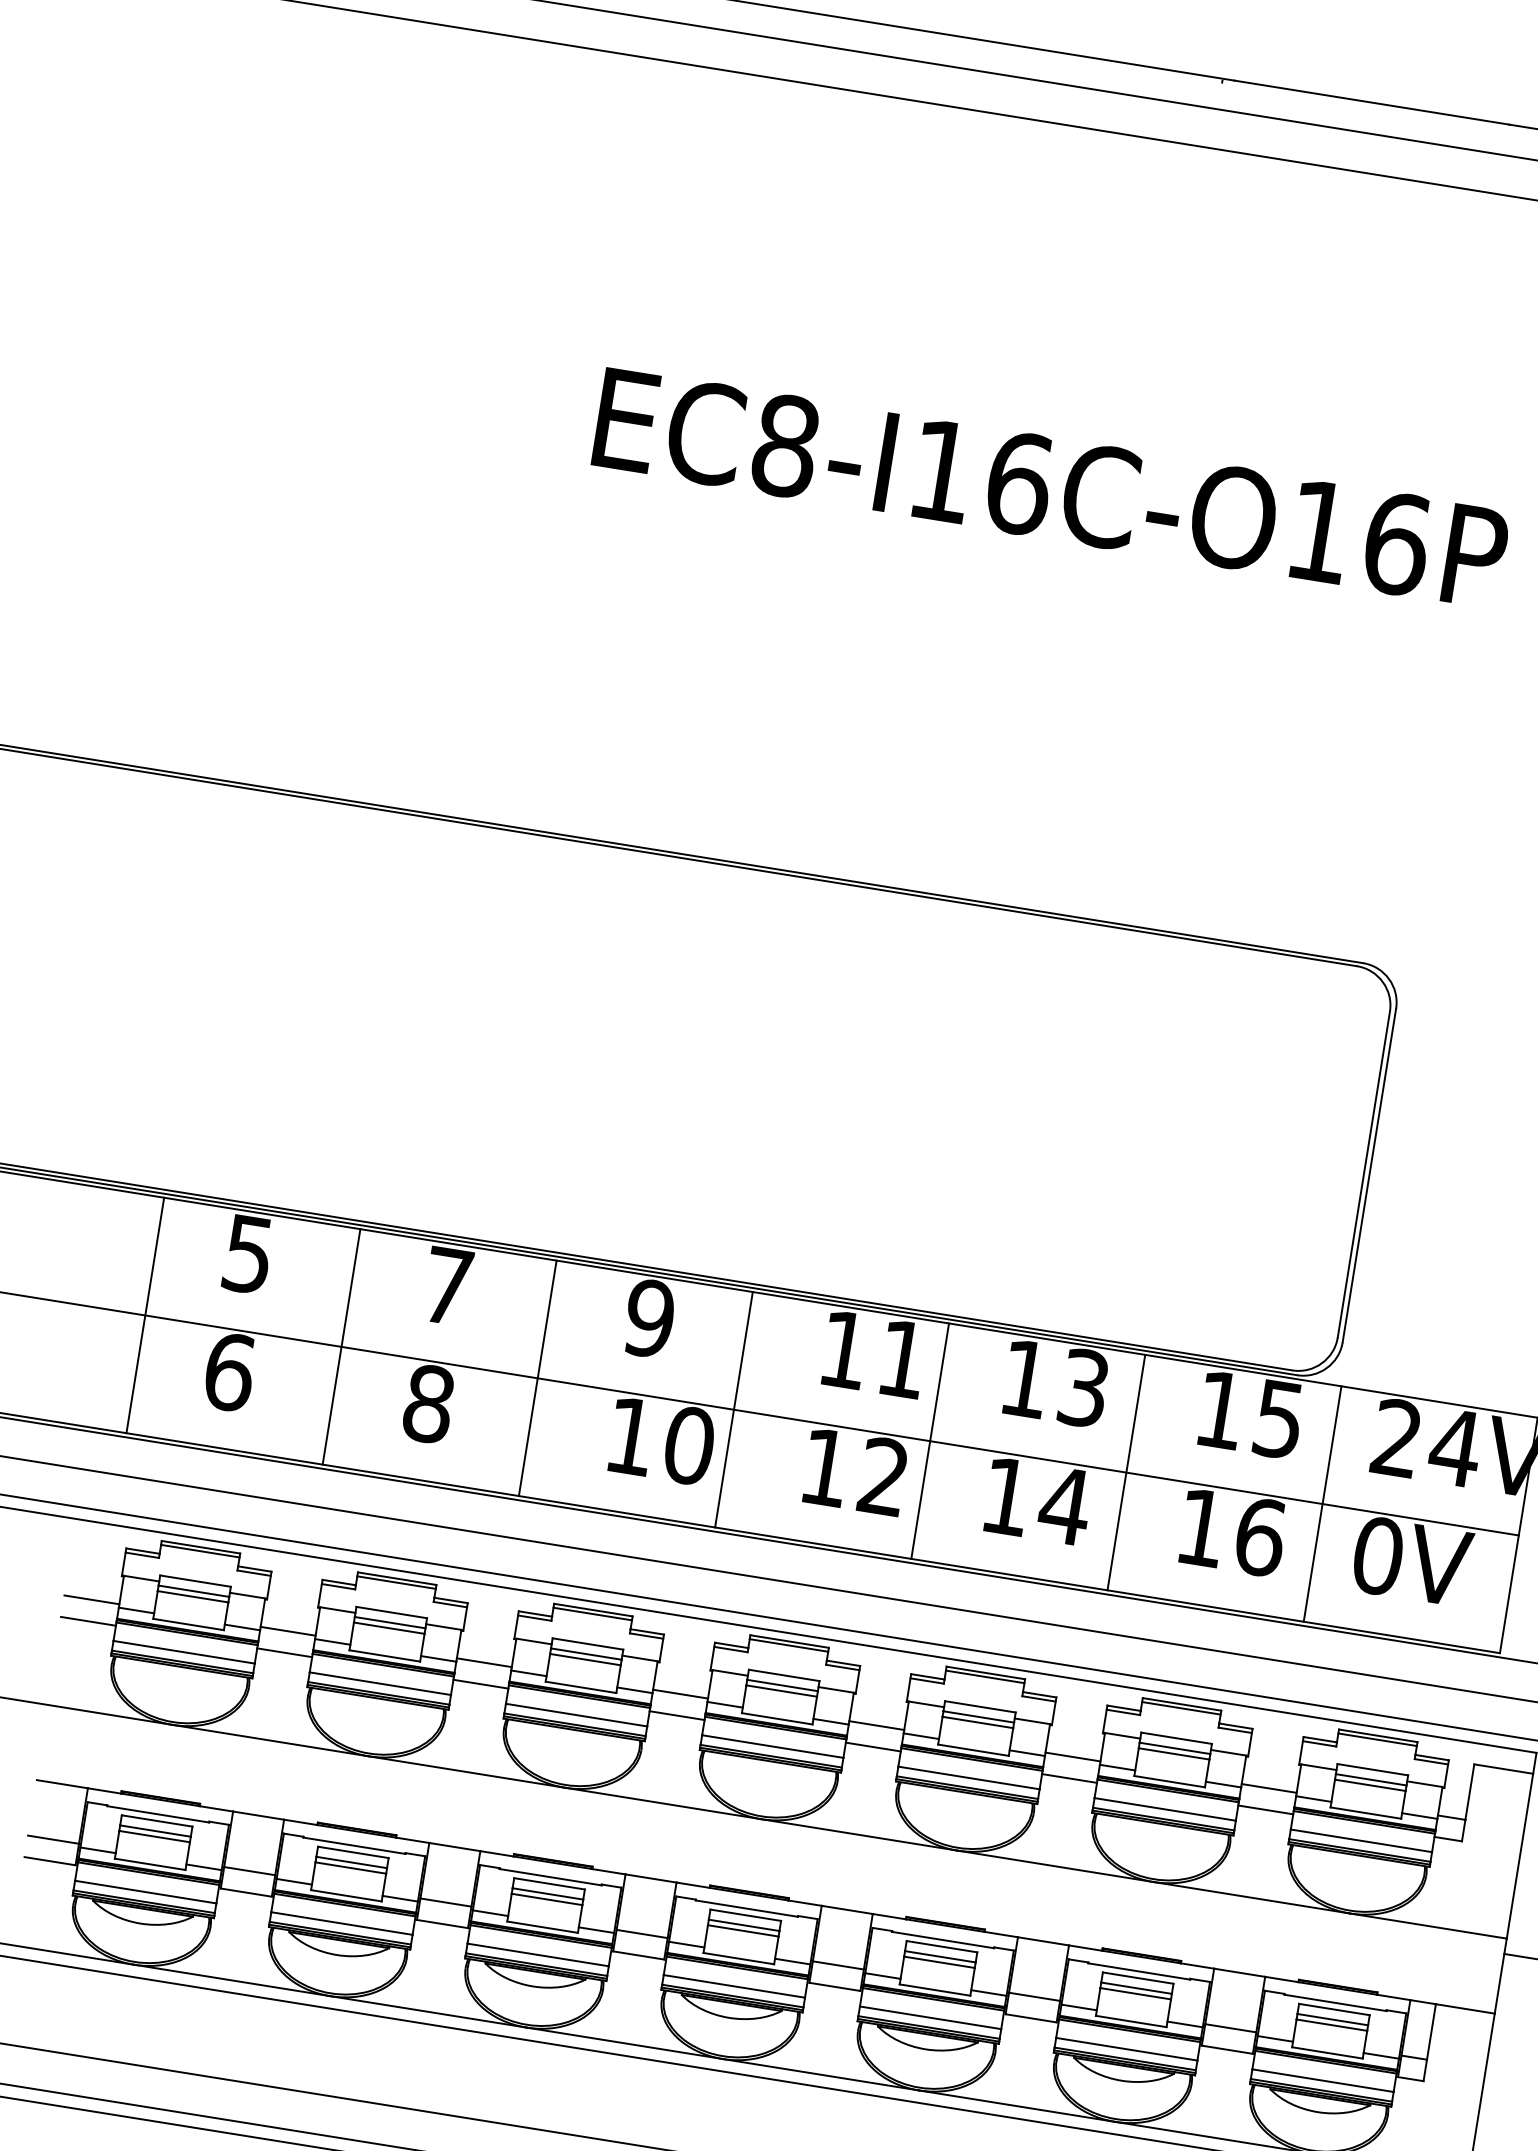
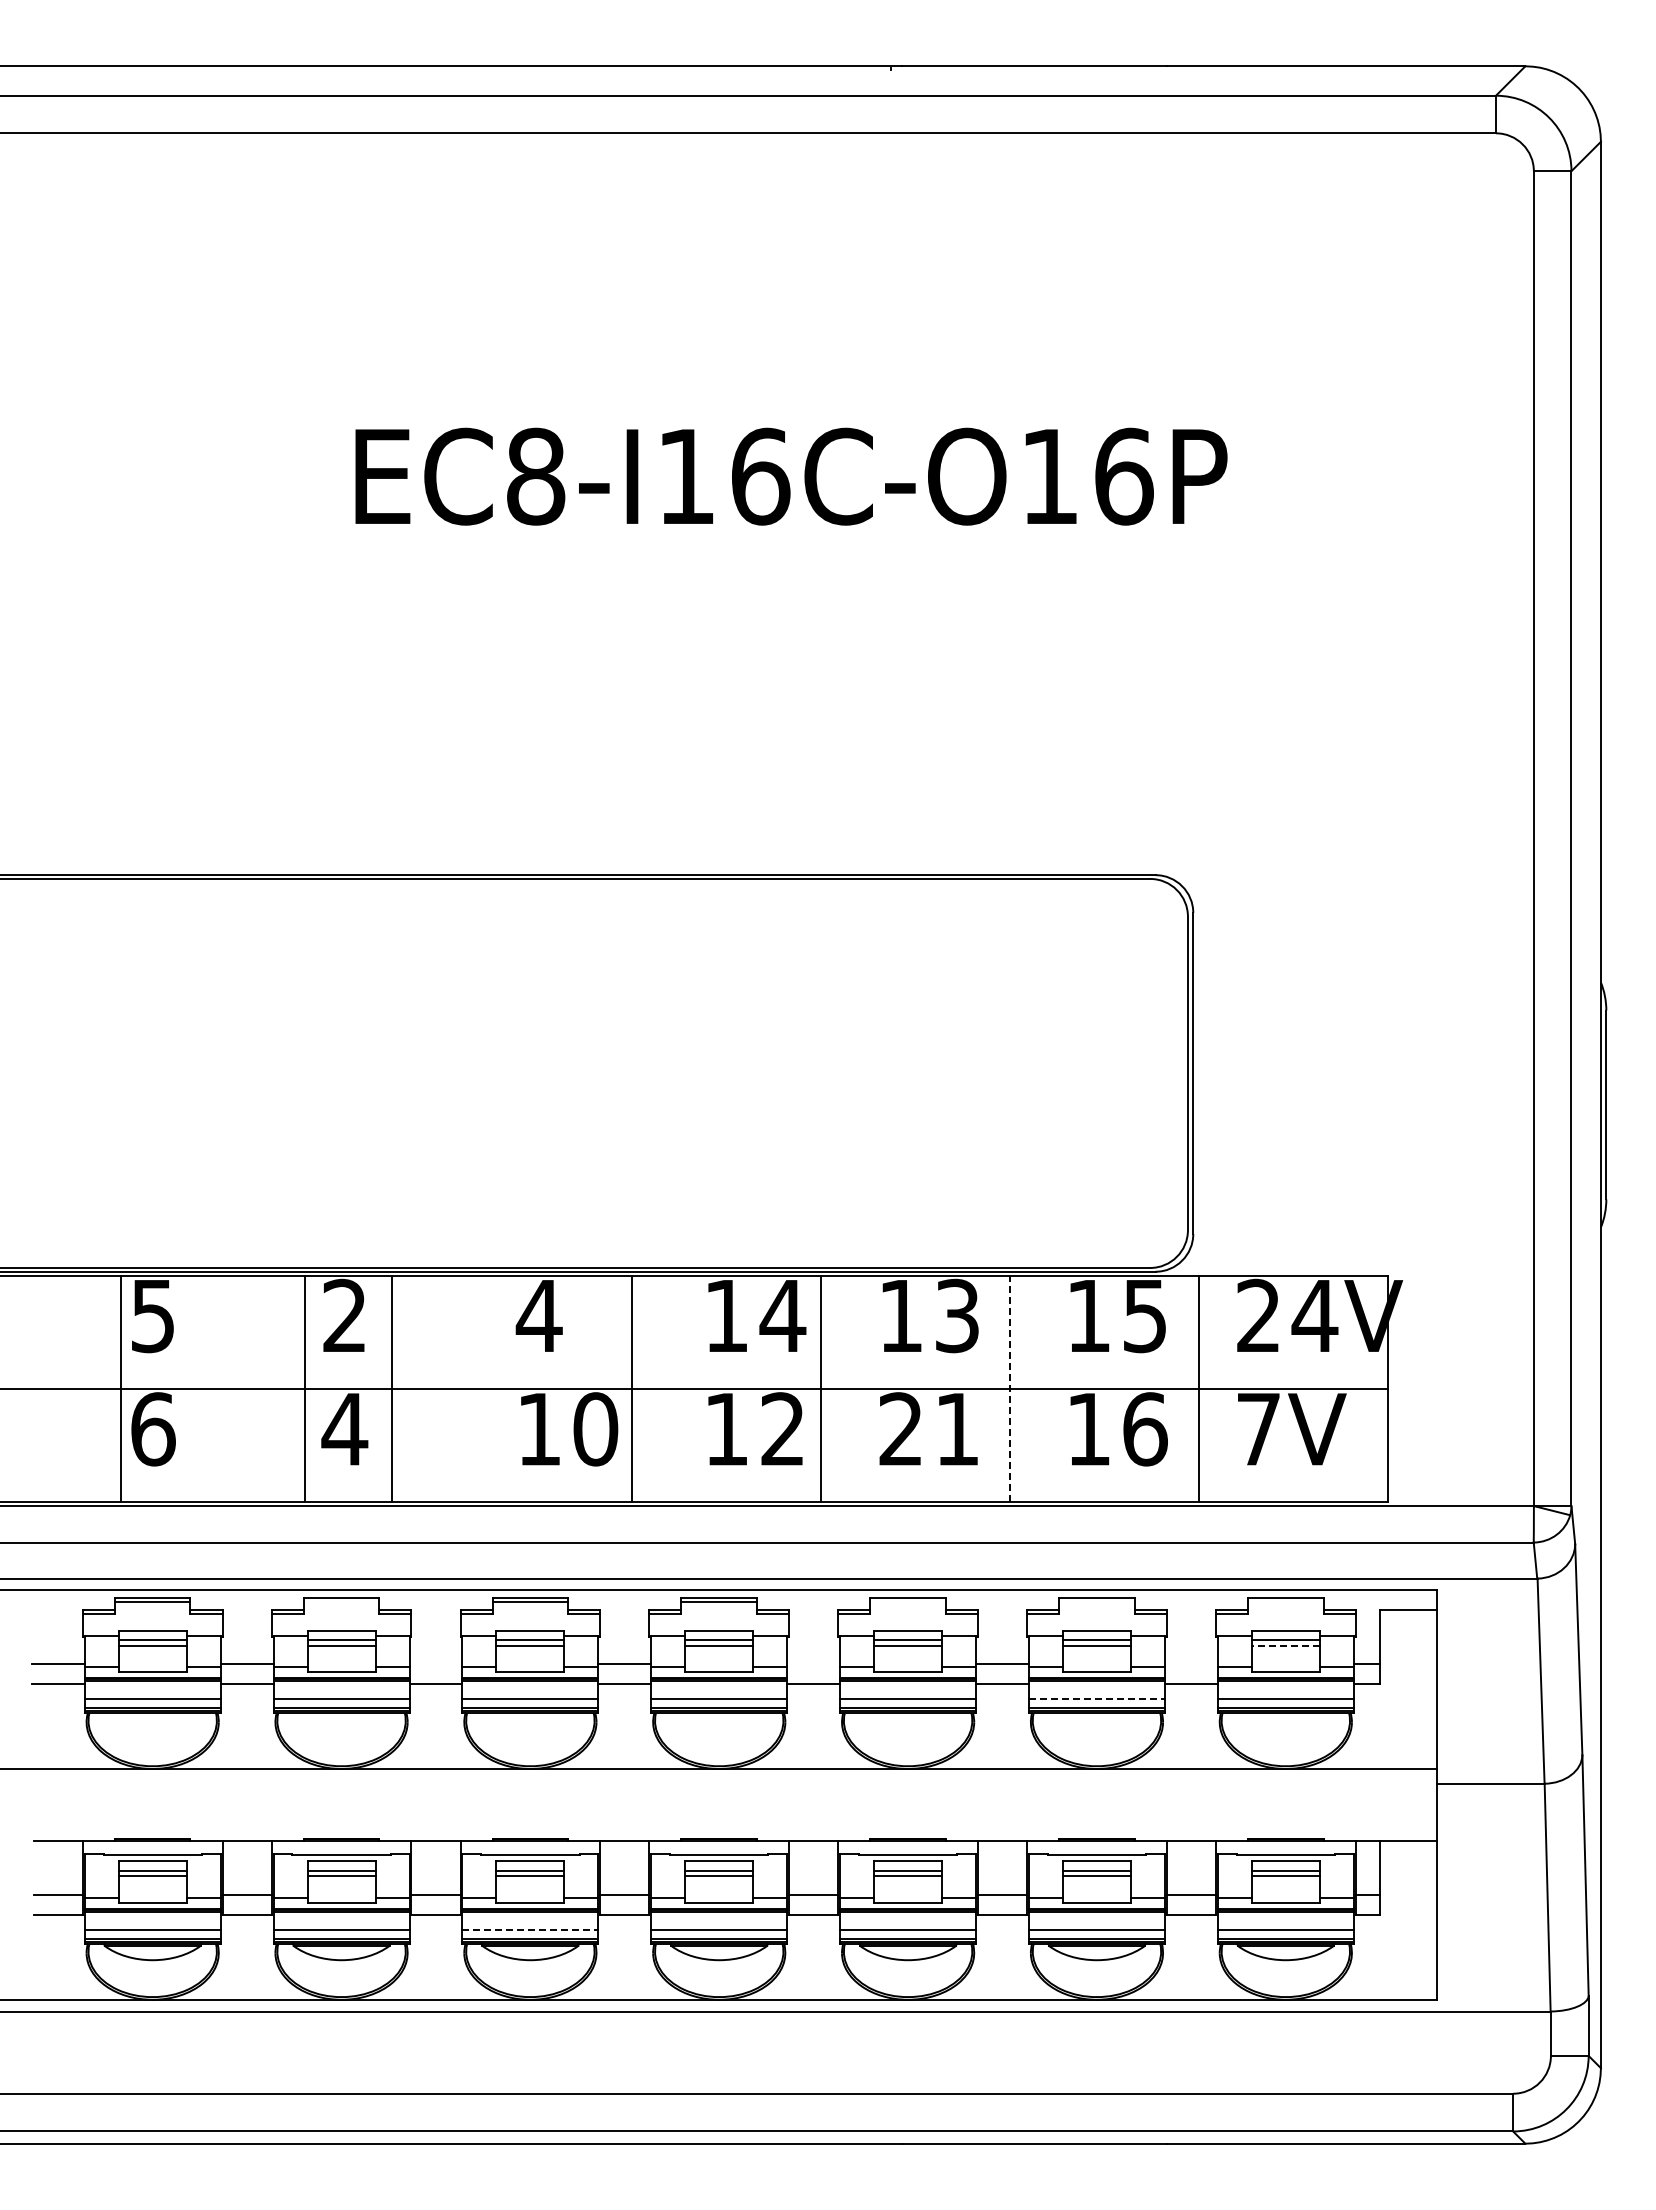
text: (447, 1284) -> (344, 1314), 7 -> 2
line: (145, 1315) -> (120, 1388), moved
text: (648, 1317) -> (538, 1315), 9 -> 4
line: (341, 1346) -> (305, 1388), moved
text: (902, 1358) -> (782, 1315), 11 -> 14
line: (537, 1378) -> (392, 1388), moved
text: (428, 1404) -> (344, 1429), 8 -> 4
line: (1126, 1472) -> (1009, 1388), solid -> dashed
text: (1036, 1500) -> (929, 1428), 14 -> 21
text: (1377, 1556) -> (1258, 1429), 0V -> 7V
line: (396, 1582) -> (341, 1601), removed
line: (483, 1662) -> (435, 1663), removed
line: (984, 1676) -> (907, 1601), removed
line: (1180, 1707) -> (1096, 1601), removed
line: (876, 1725) -> (813, 1663), removed
line: (1377, 1739) -> (1285, 1601), removed
line: (1370, 1785) -> (1285, 1645), solid -> dashed
line: (1268, 1788) -> (1190, 1663), removed
line: (1164, 1809) -> (1096, 1699), solid -> dashed
line: (538, 1954) -> (530, 1929), solid -> dashed

